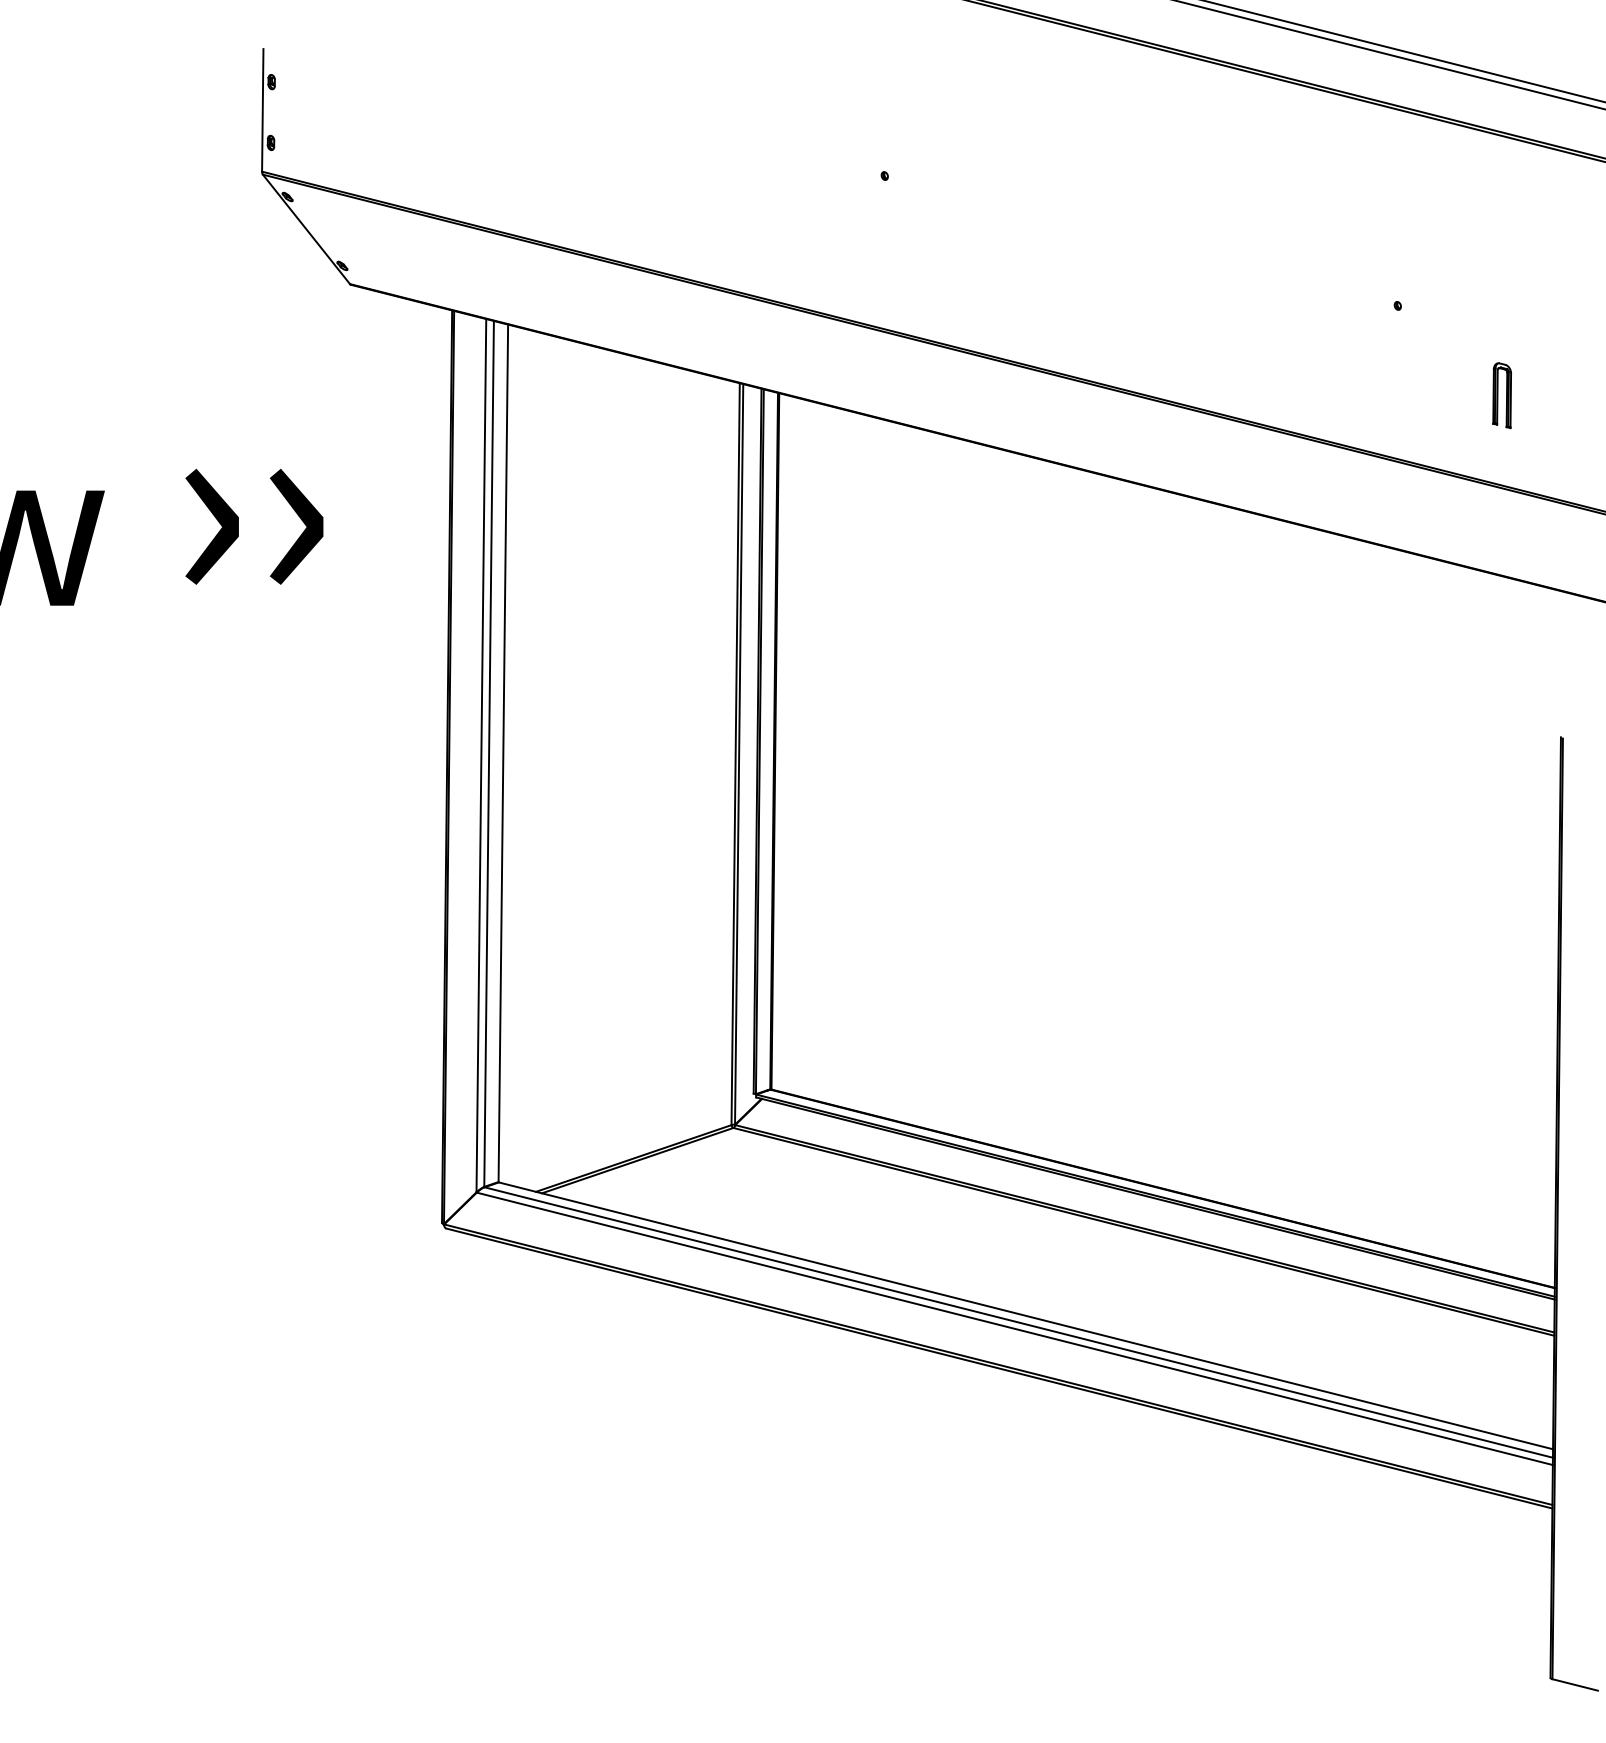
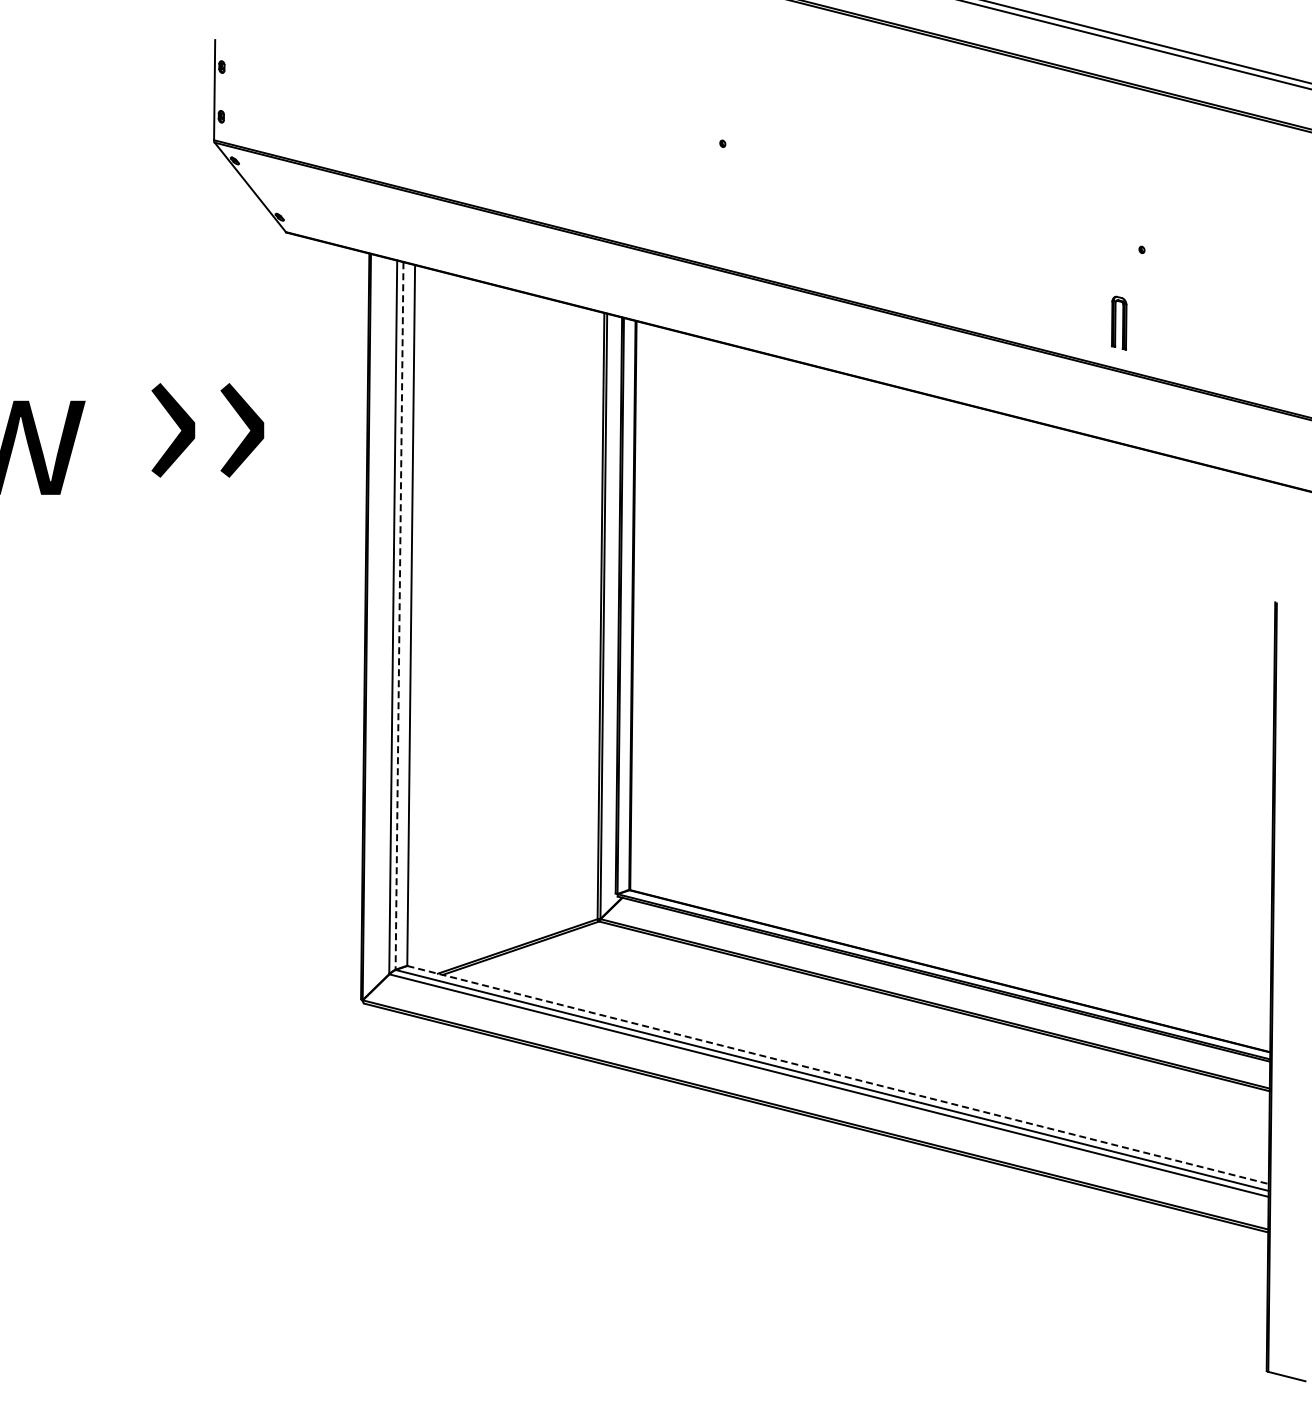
part: (1502, 394) -> (1119, 322), moved
line: (489, 753) -> (399, 615), solid -> dashed
line: (1026, 1316) -> (838, 1075), solid -> dashed

